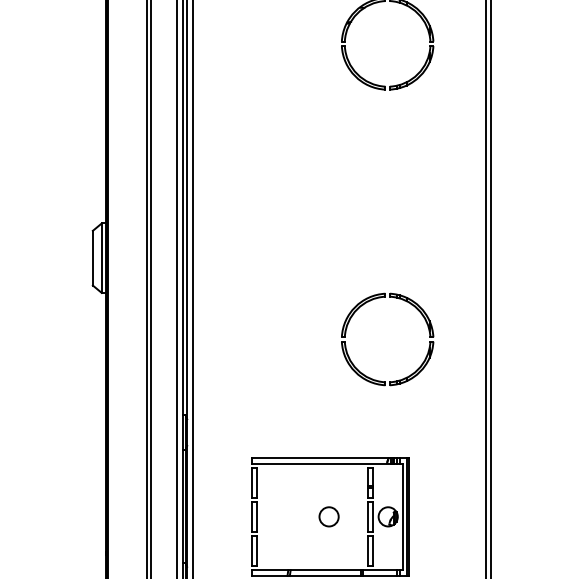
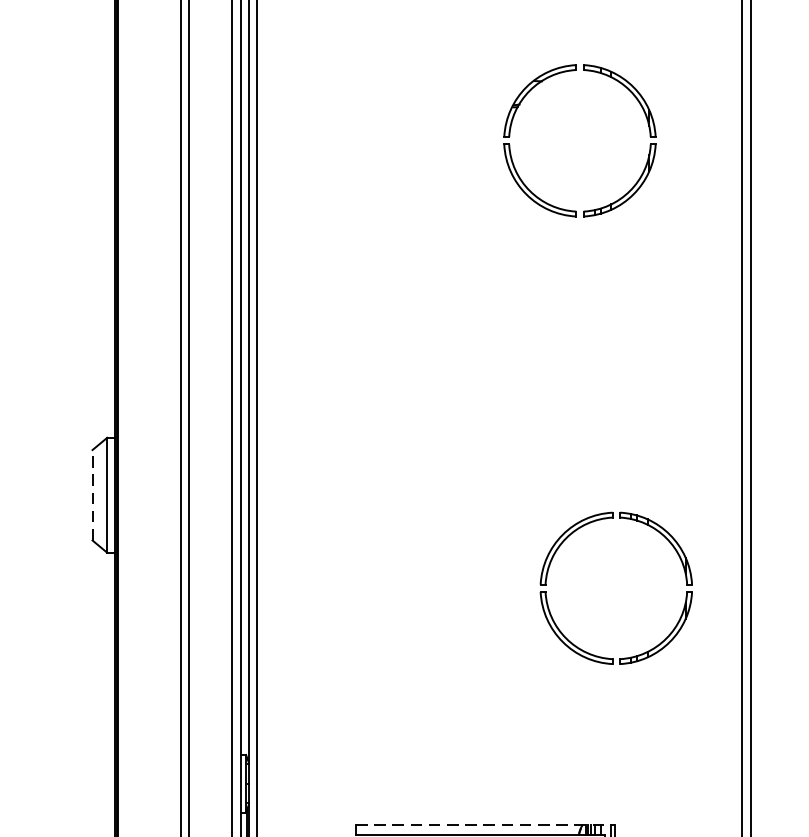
line: (92, 257) -> (91, 494), solid -> dashed
part: (362, 306) -> (574, 533), moved
line: (331, 457) -> (487, 824), solid -> dashed

